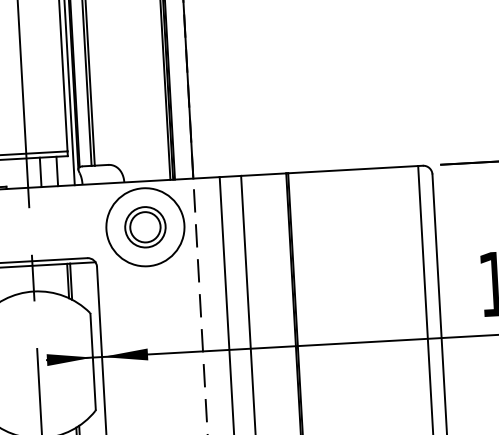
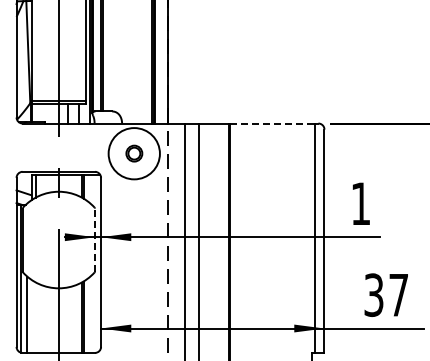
line: (352, 169) -> (272, 123), solid -> dashed
part: (145, 226) -> (134, 153), size x0.6
line: (93, 360) -> (95, 239), solid -> dashed

